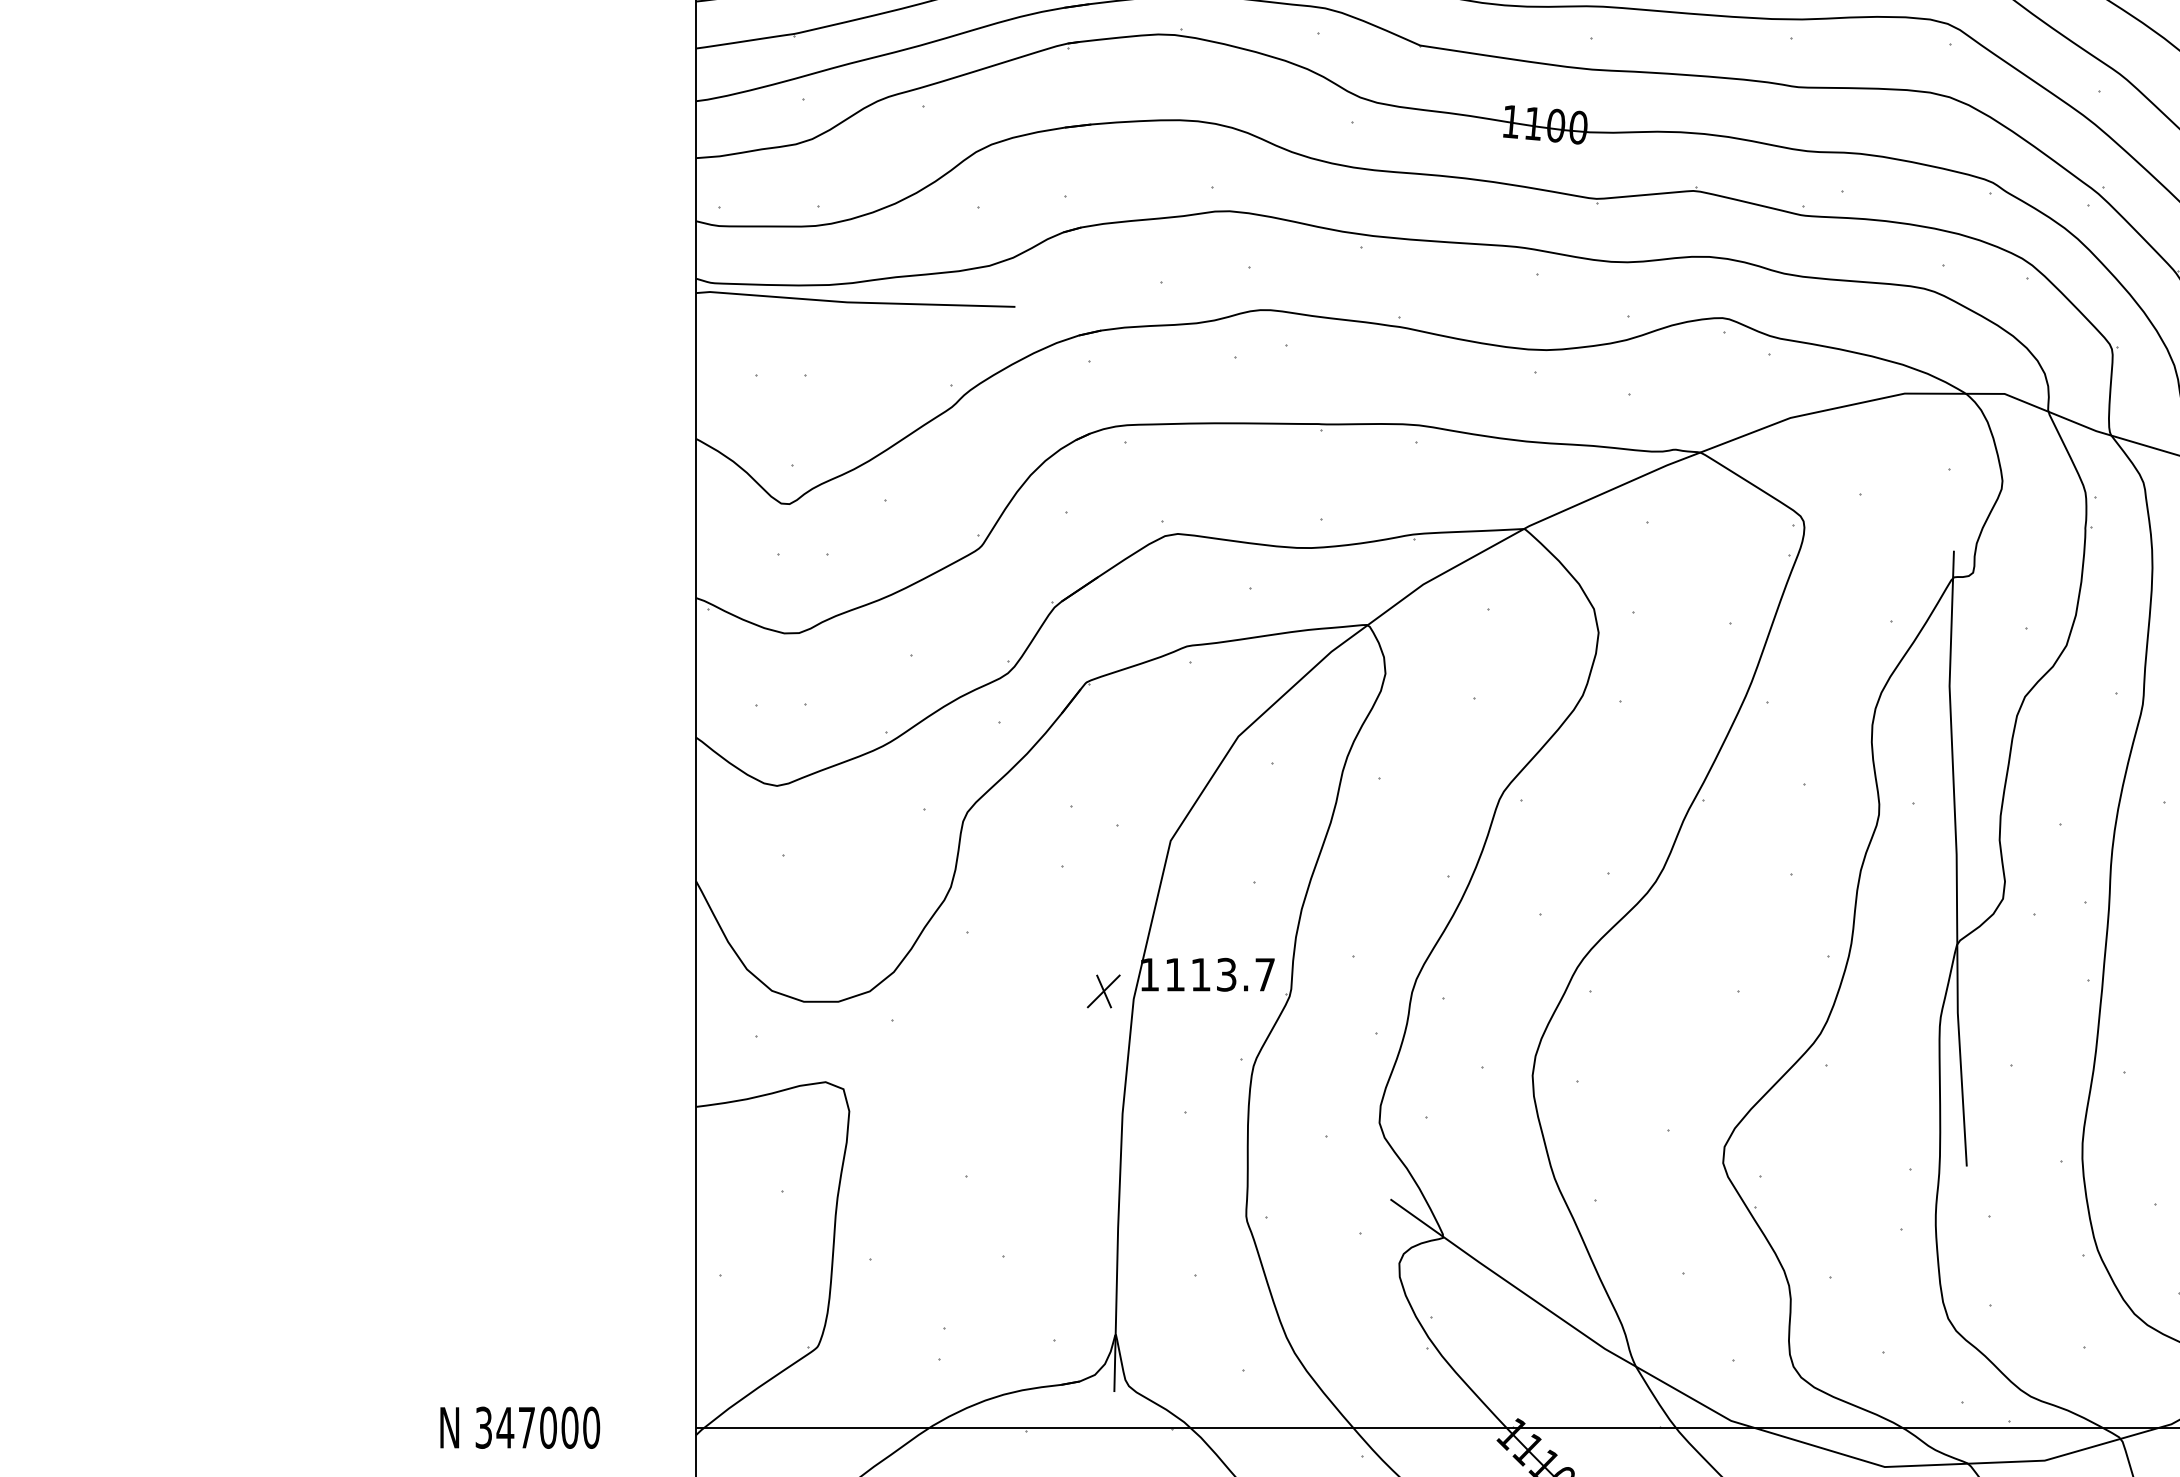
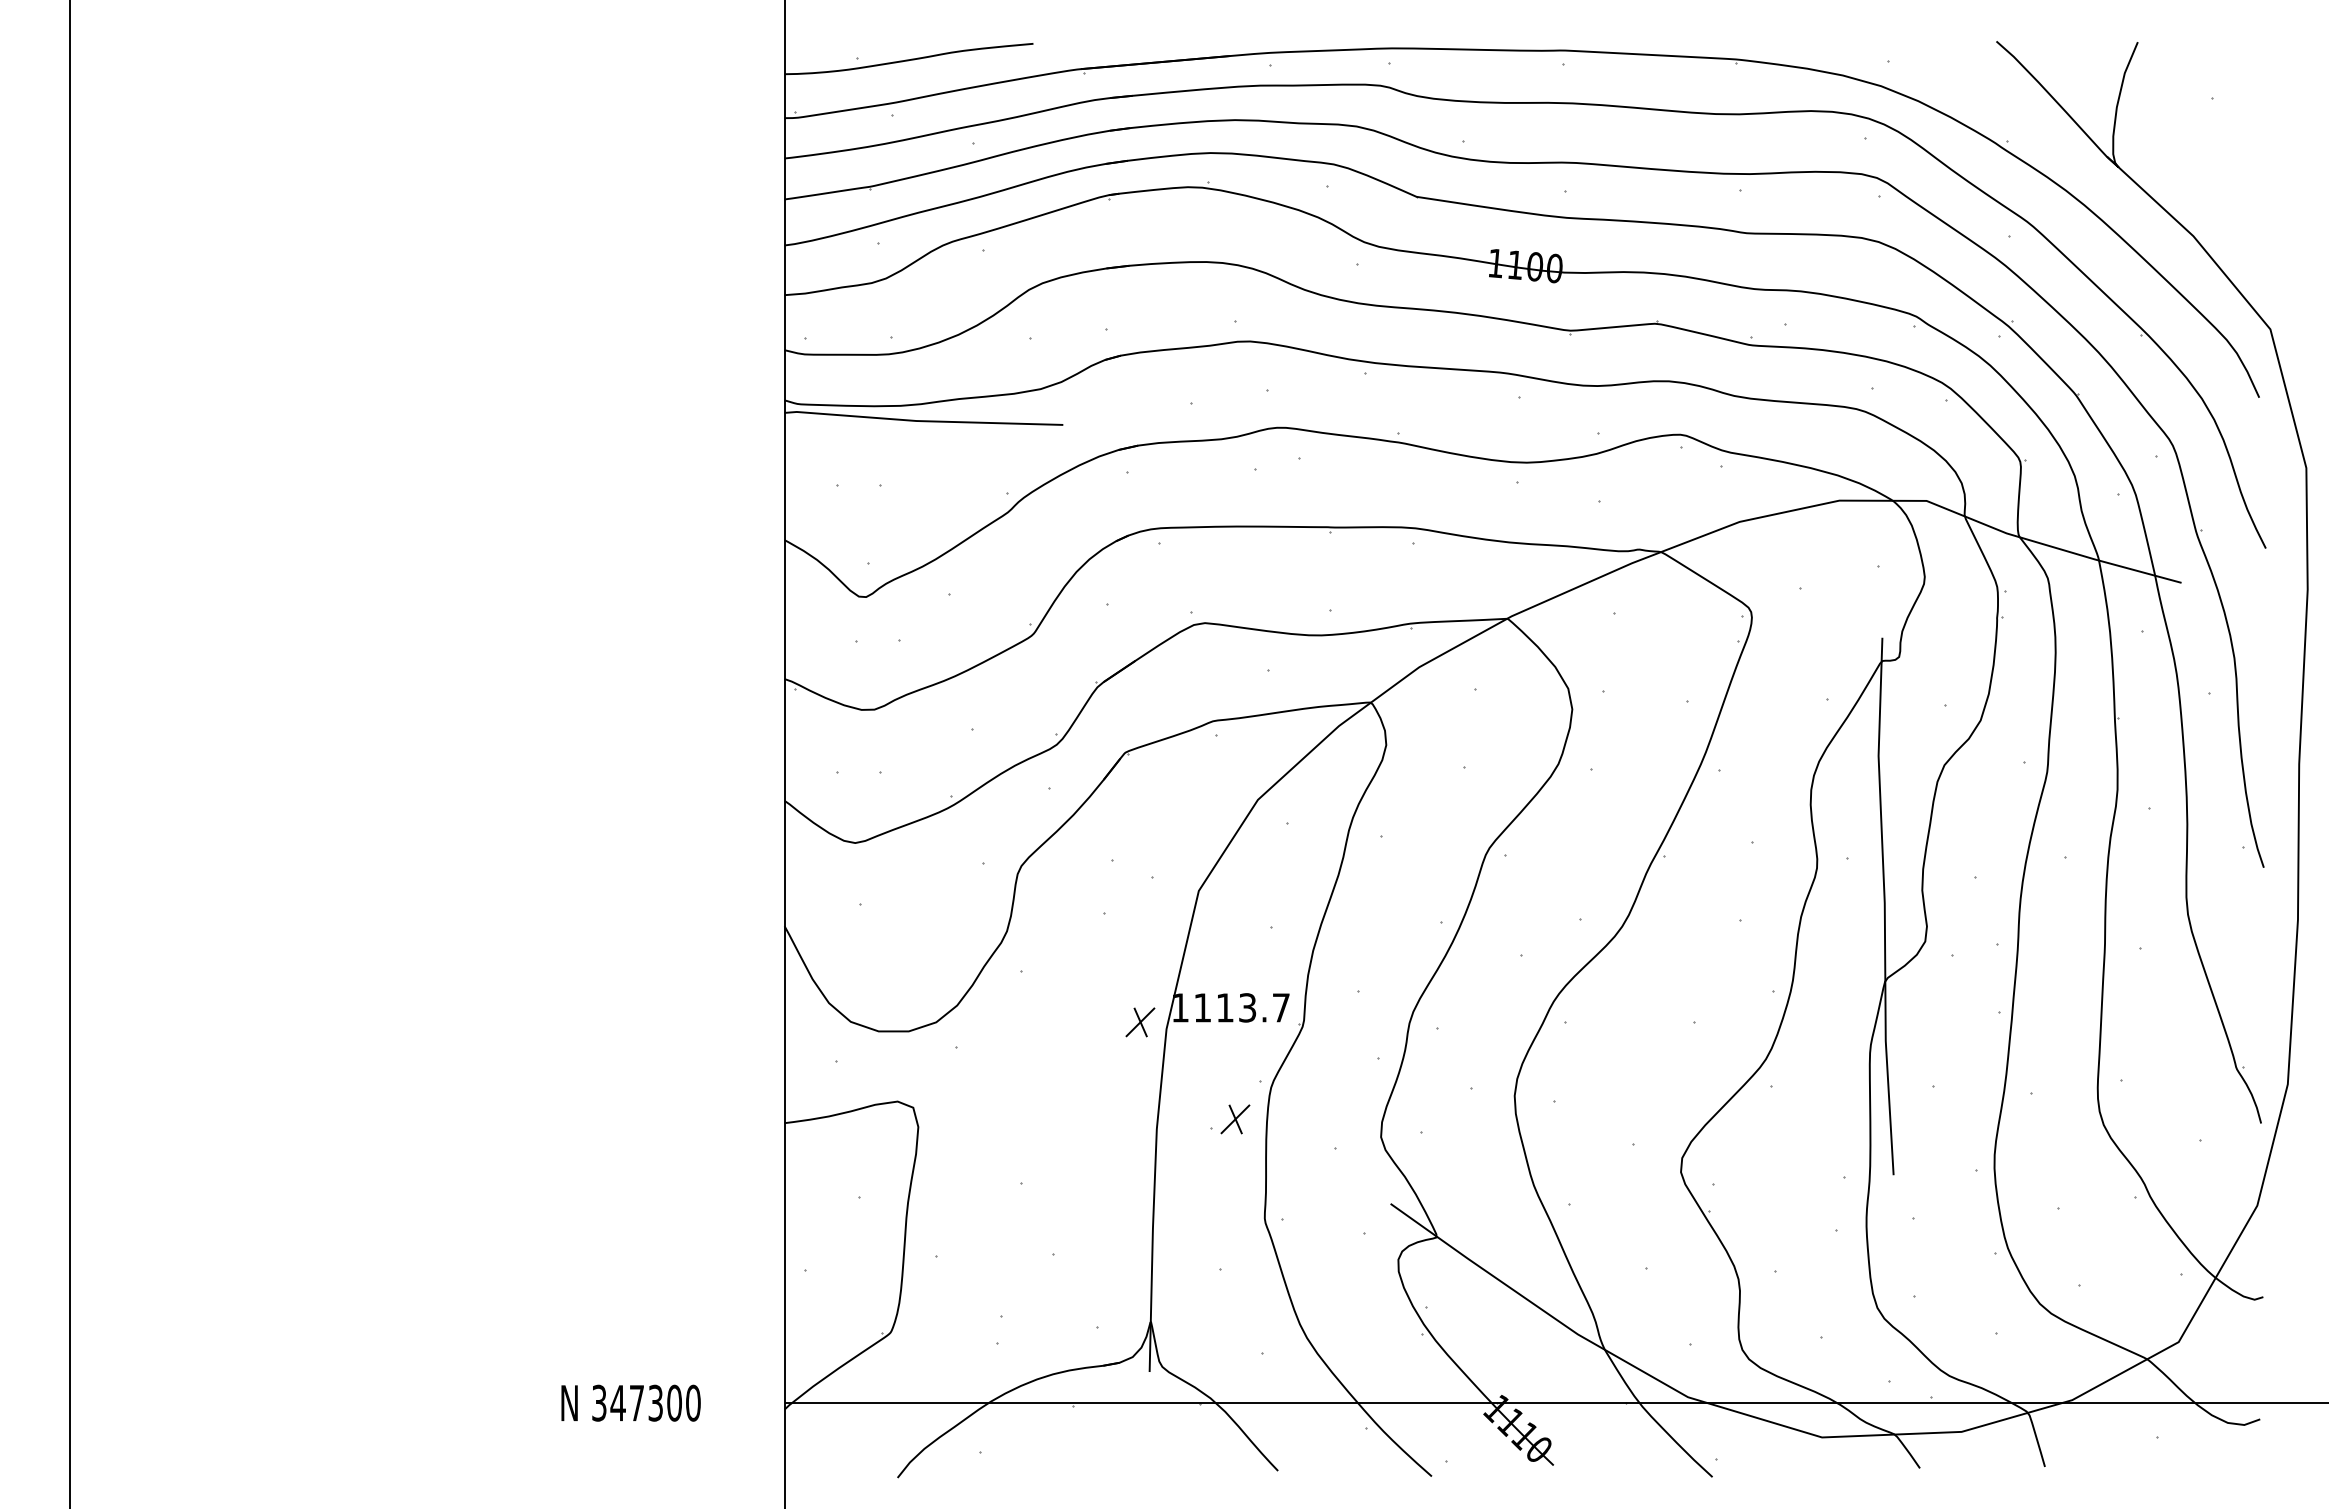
part: (1212, 1102) -> (1235, 1119), added
text: (548, 1426) -> (655, 1402), 347000 -> 347300

